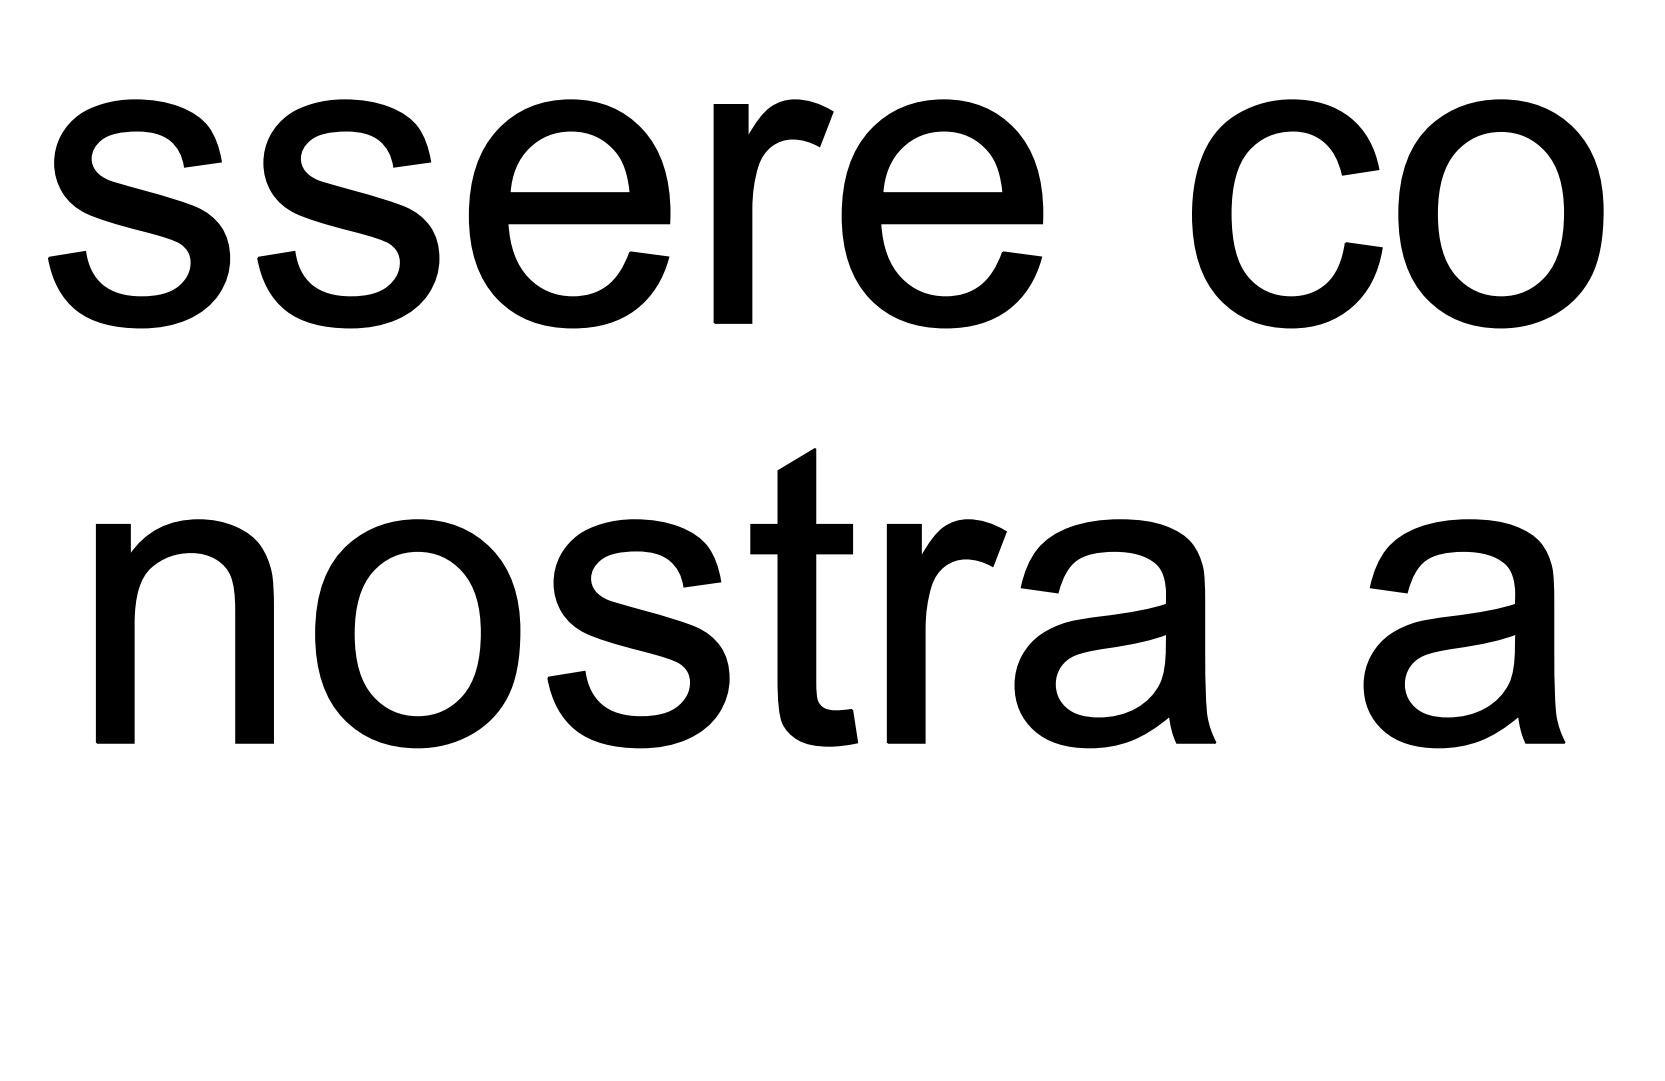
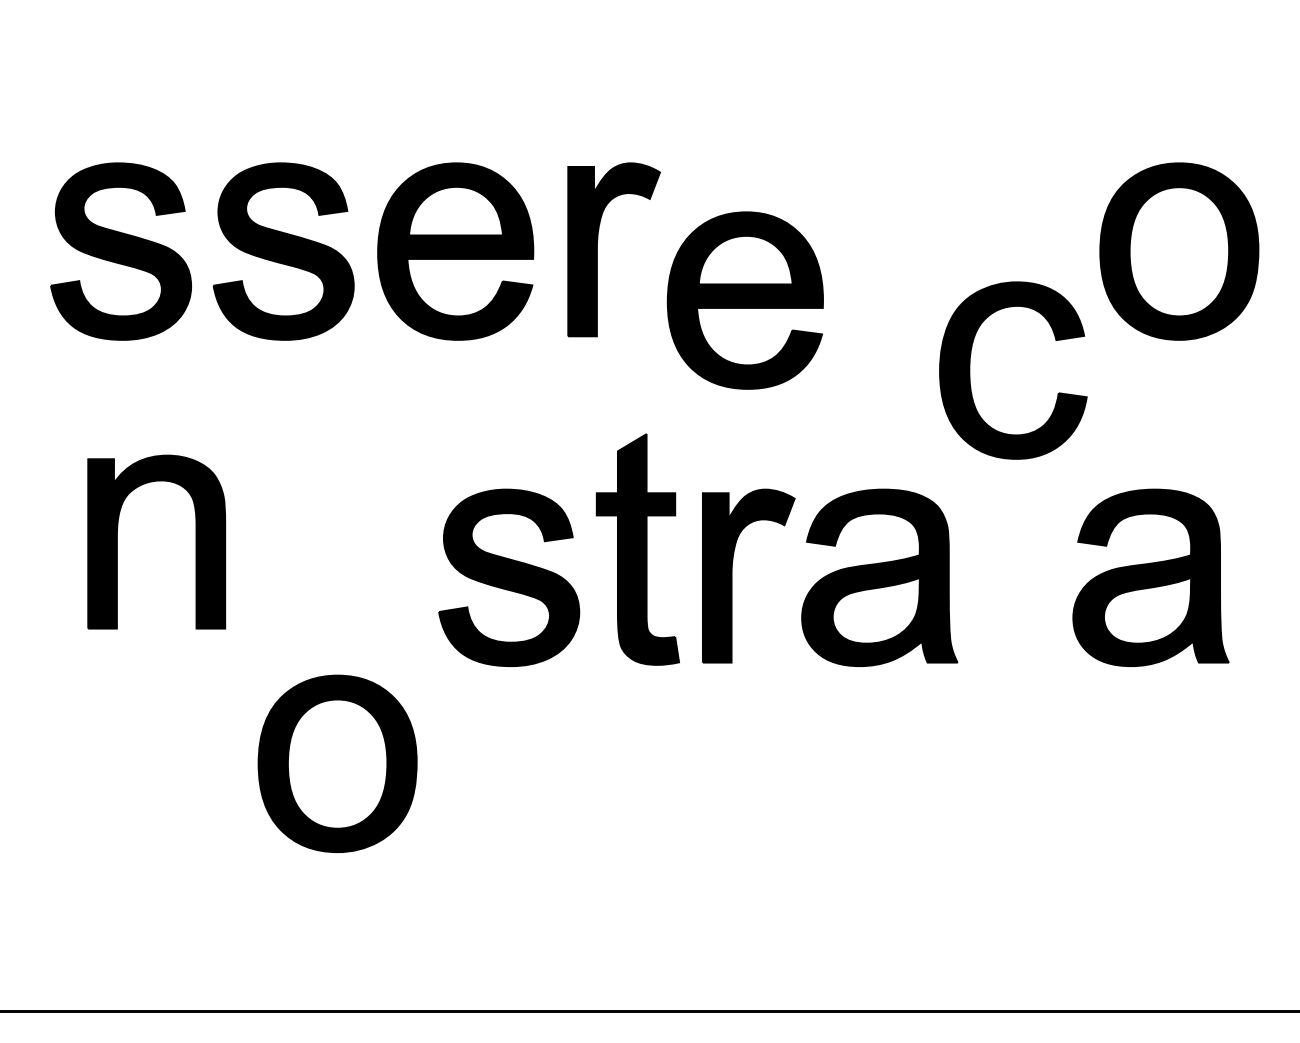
part: (941, 213) -> (744, 300), moved
part: (1232, 213) -> (970, 370), moved
part: (134, 630) -> (117, 541), moved
part: (417, 633) -> (337, 763), moved

